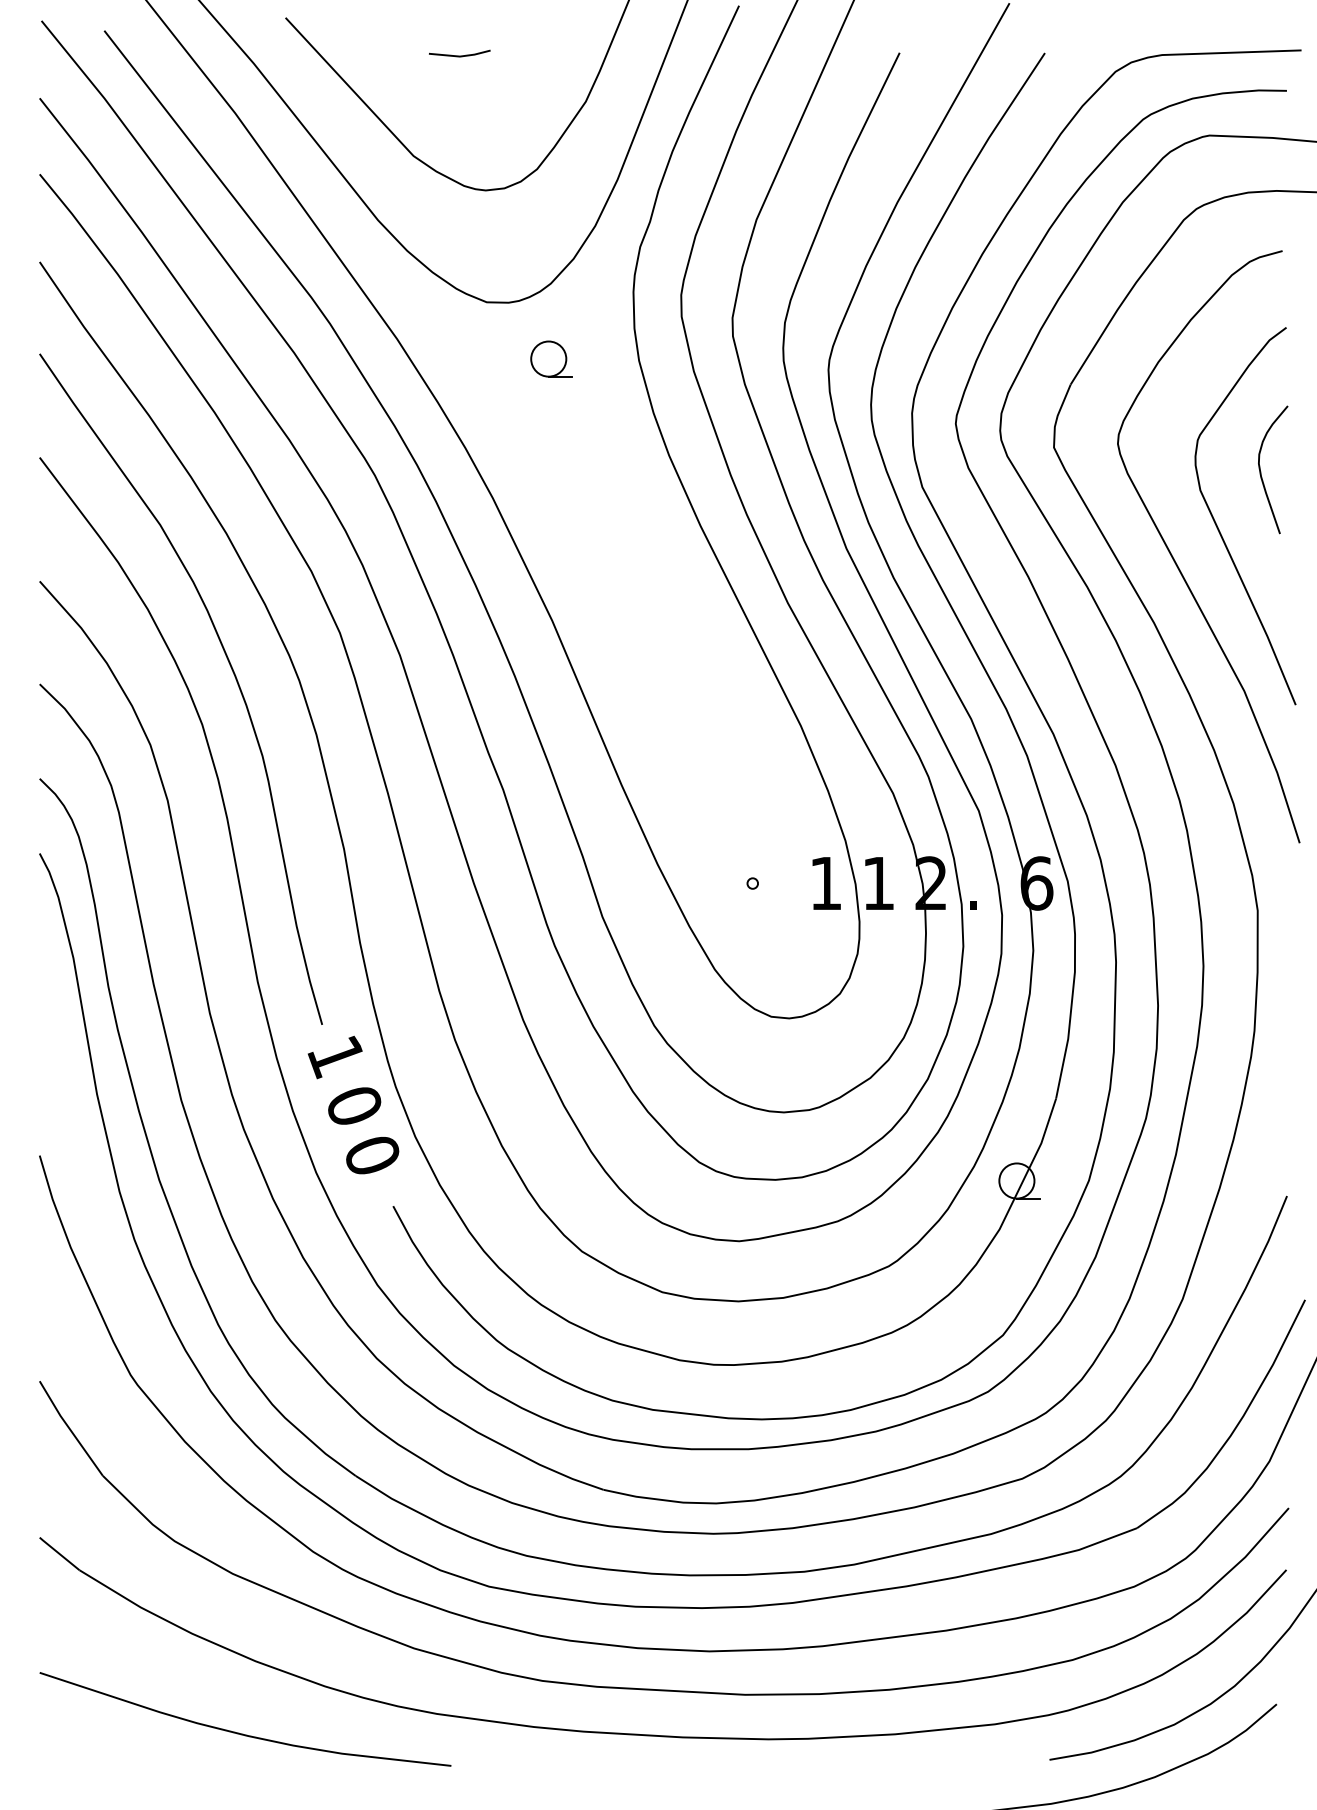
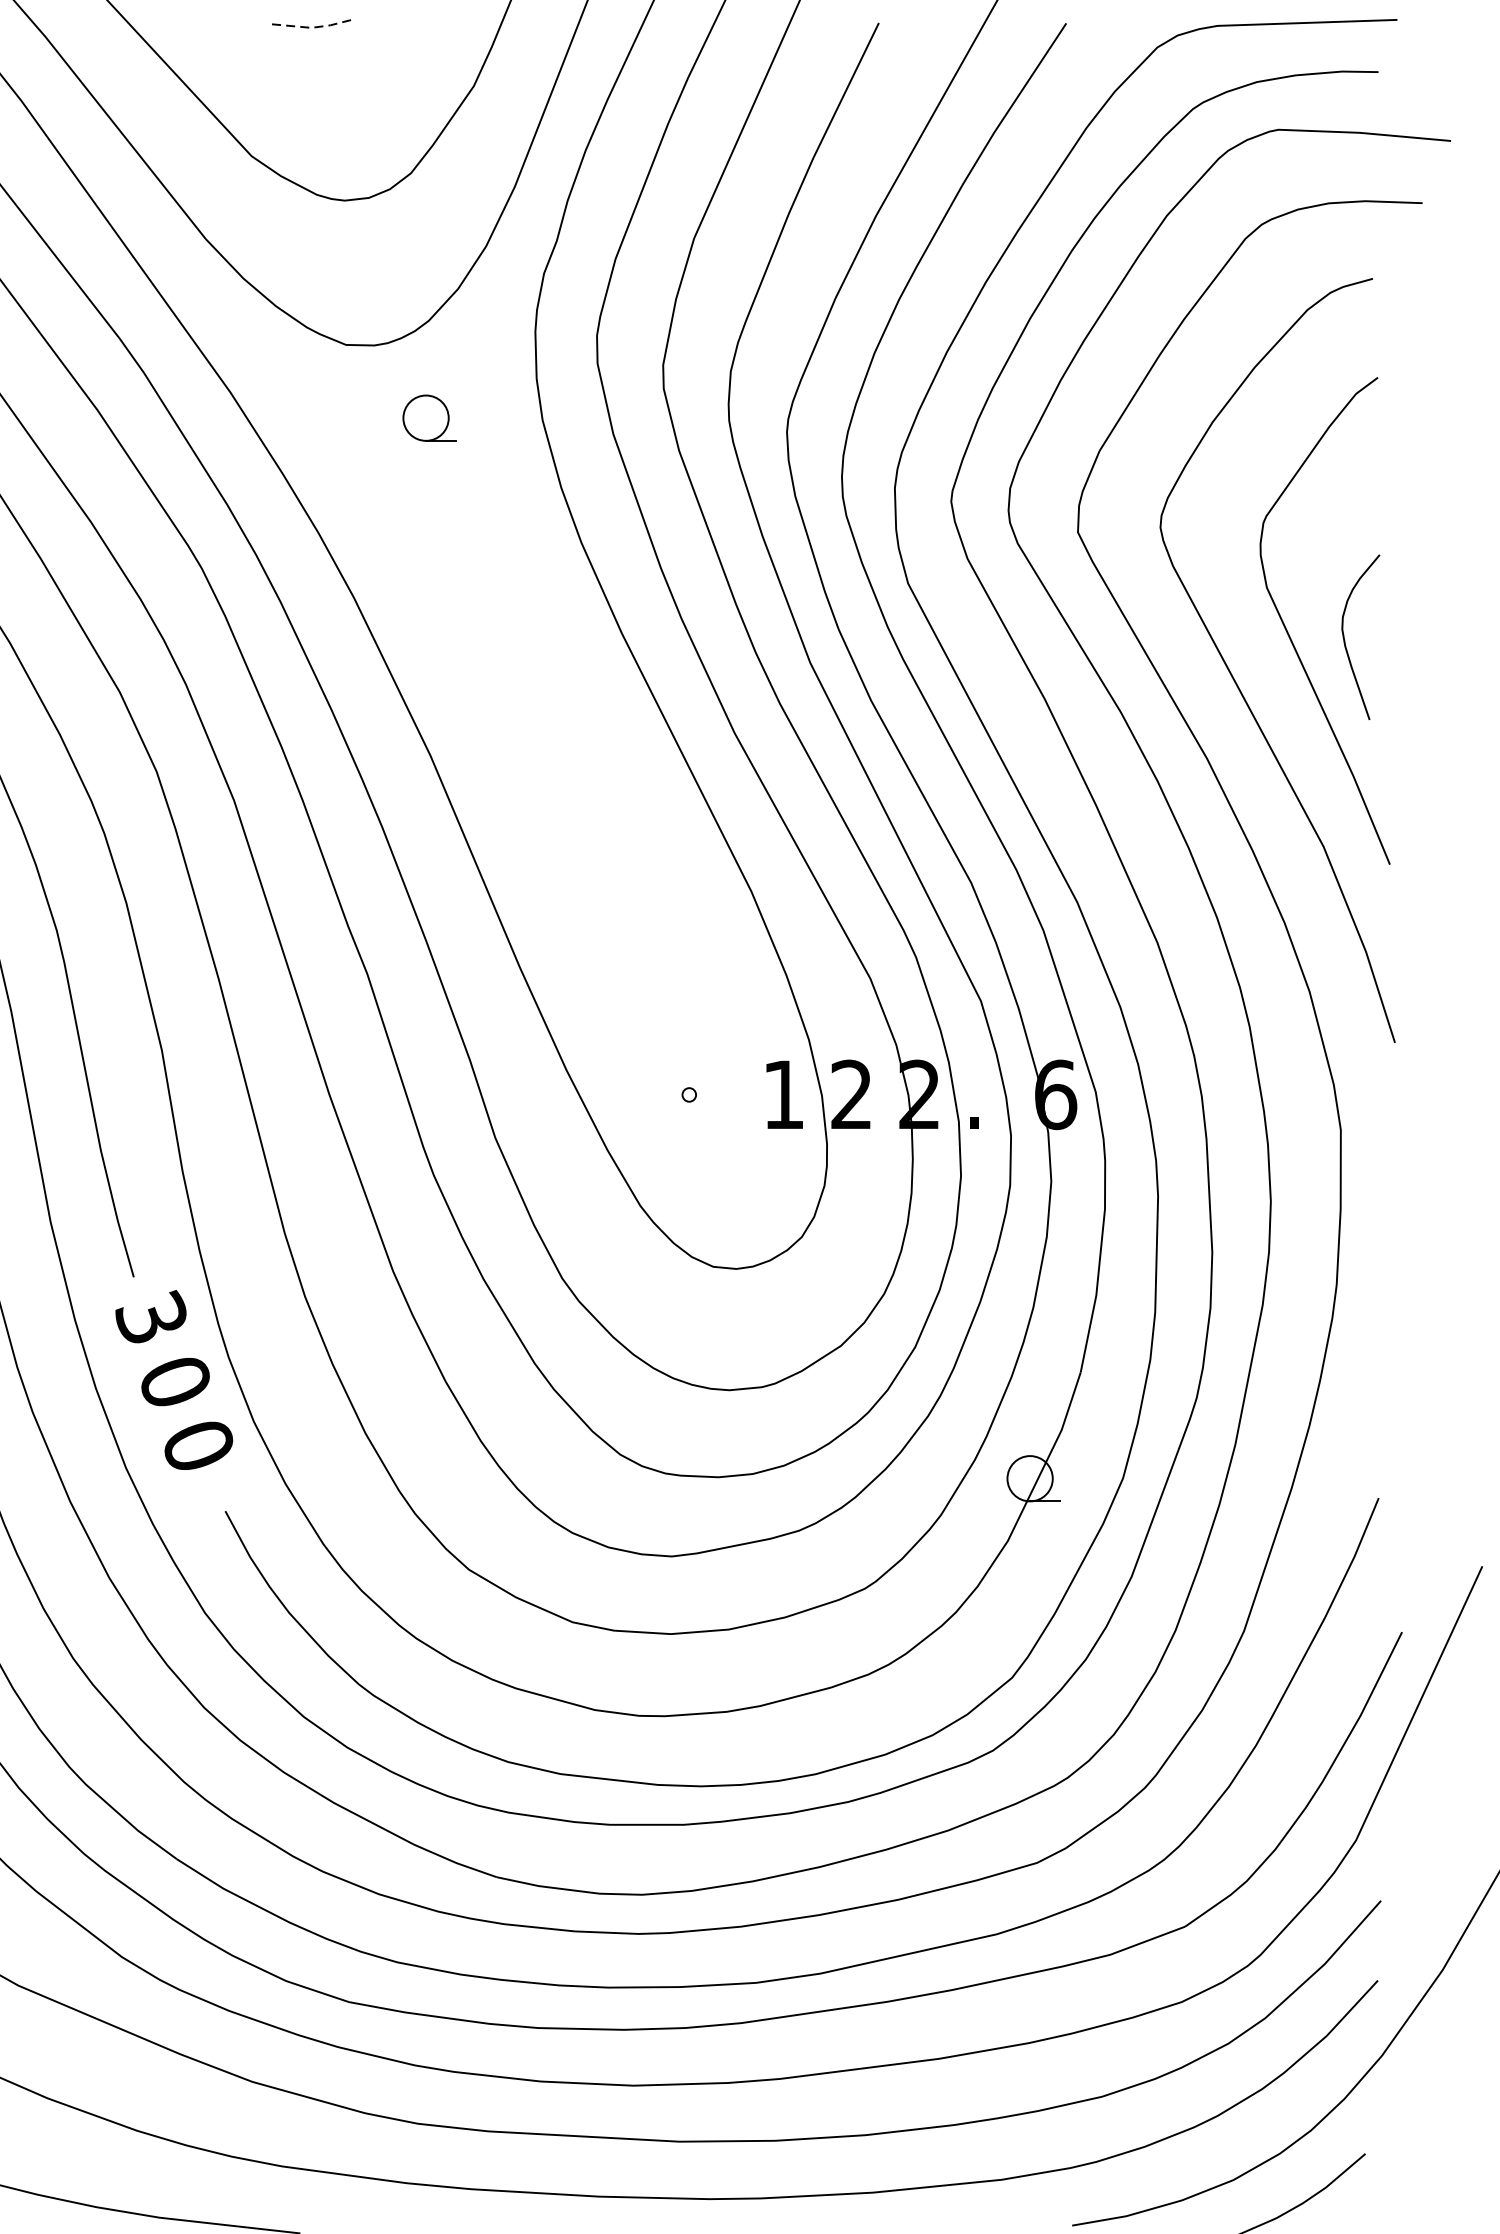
line: (459, 56) -> (310, 27), solid -> dashed
curve: (1261, 471) -> (1345, 639), moved
text: (878, 882) -> (851, 1093), 1 -> 2
text: (335, 1056) -> (150, 1318), 1 -> 3

